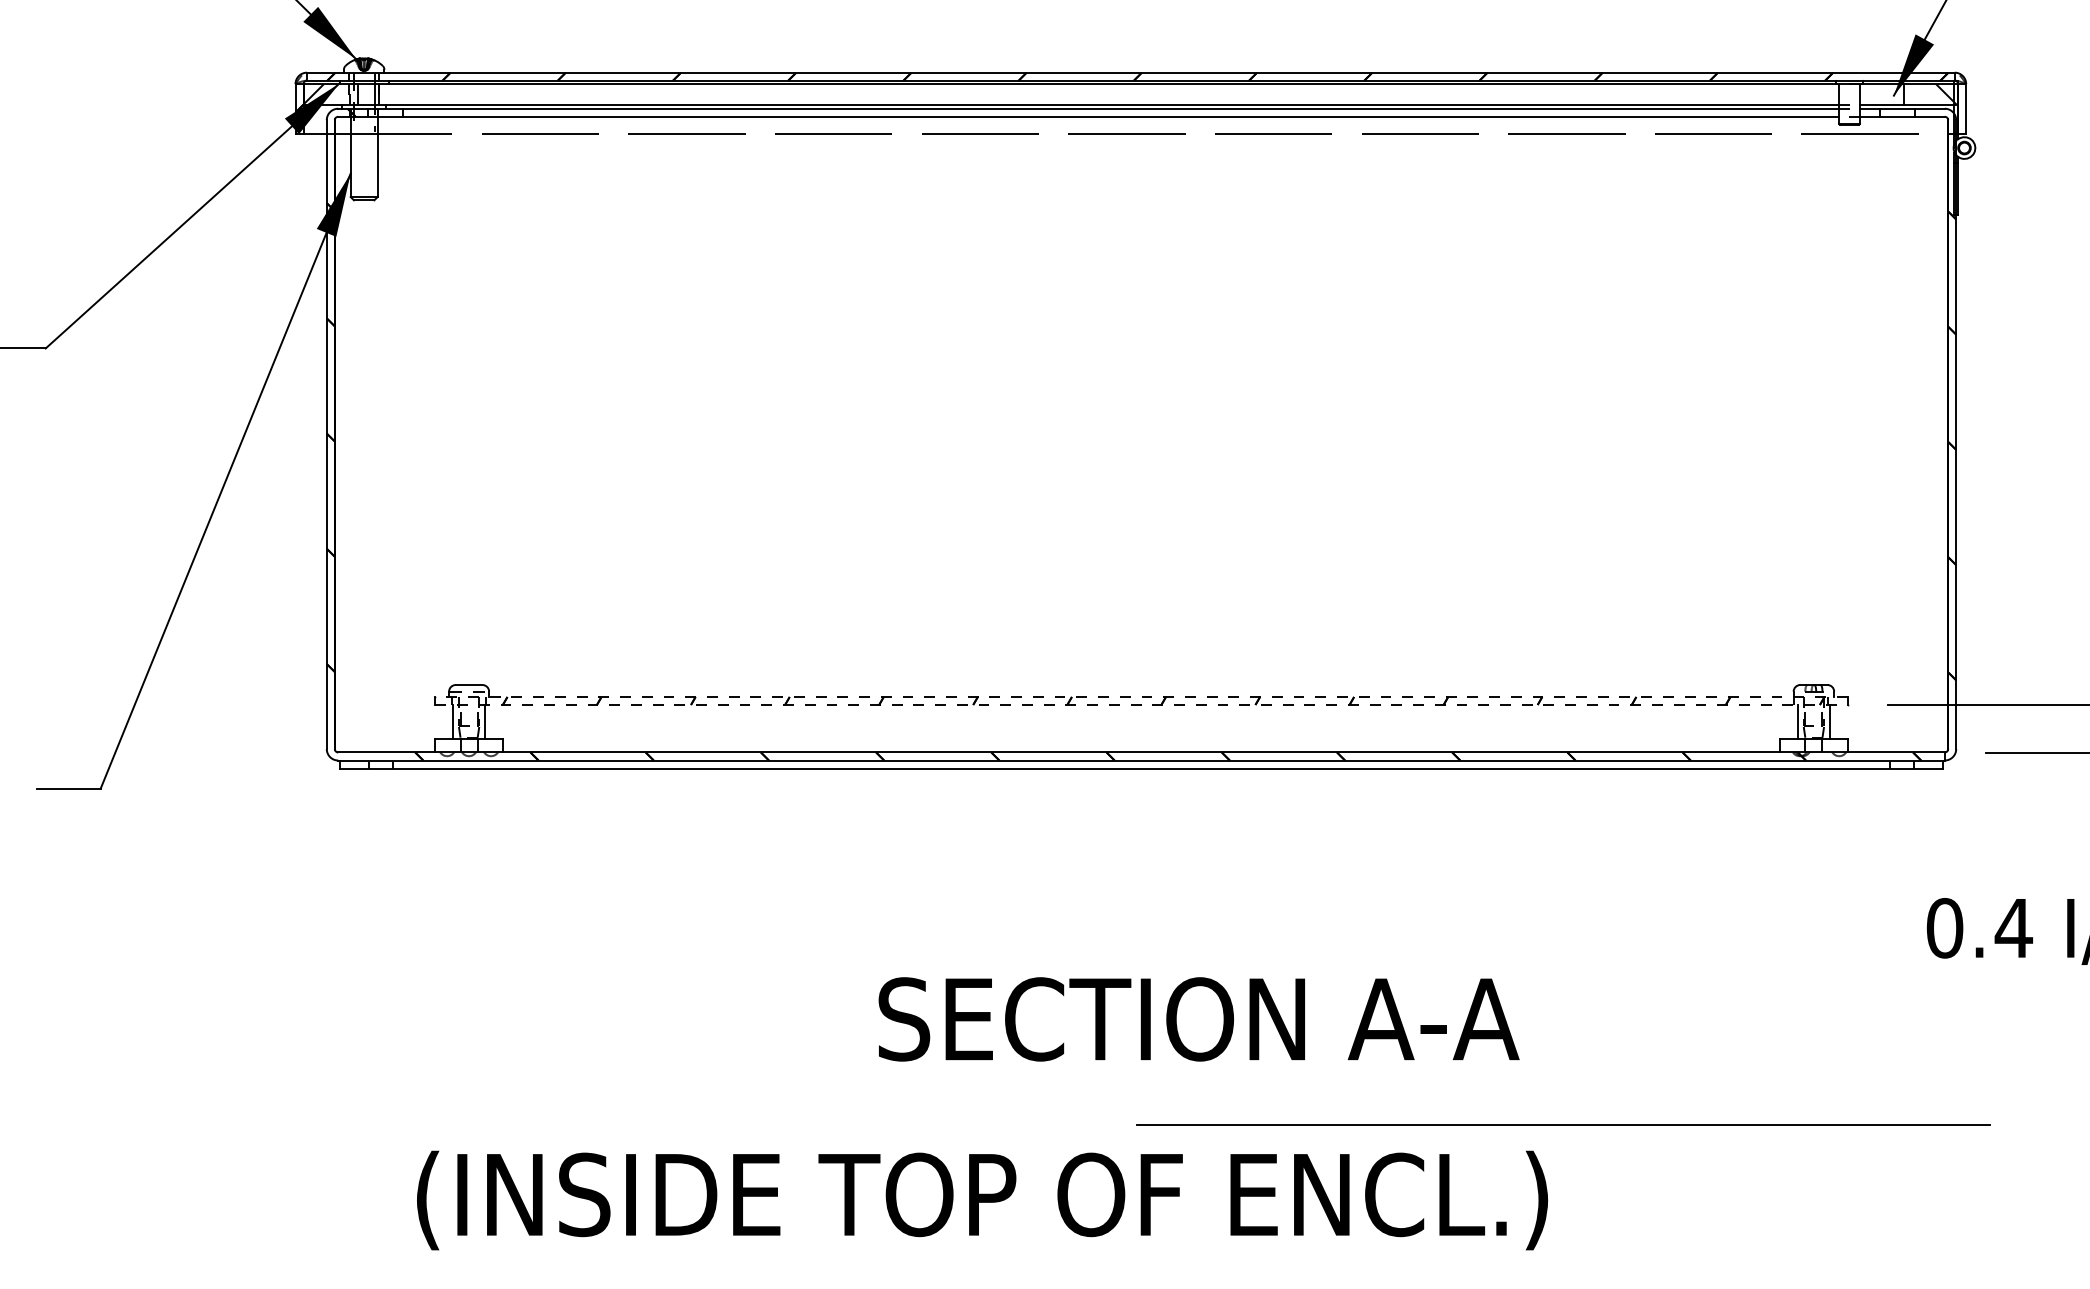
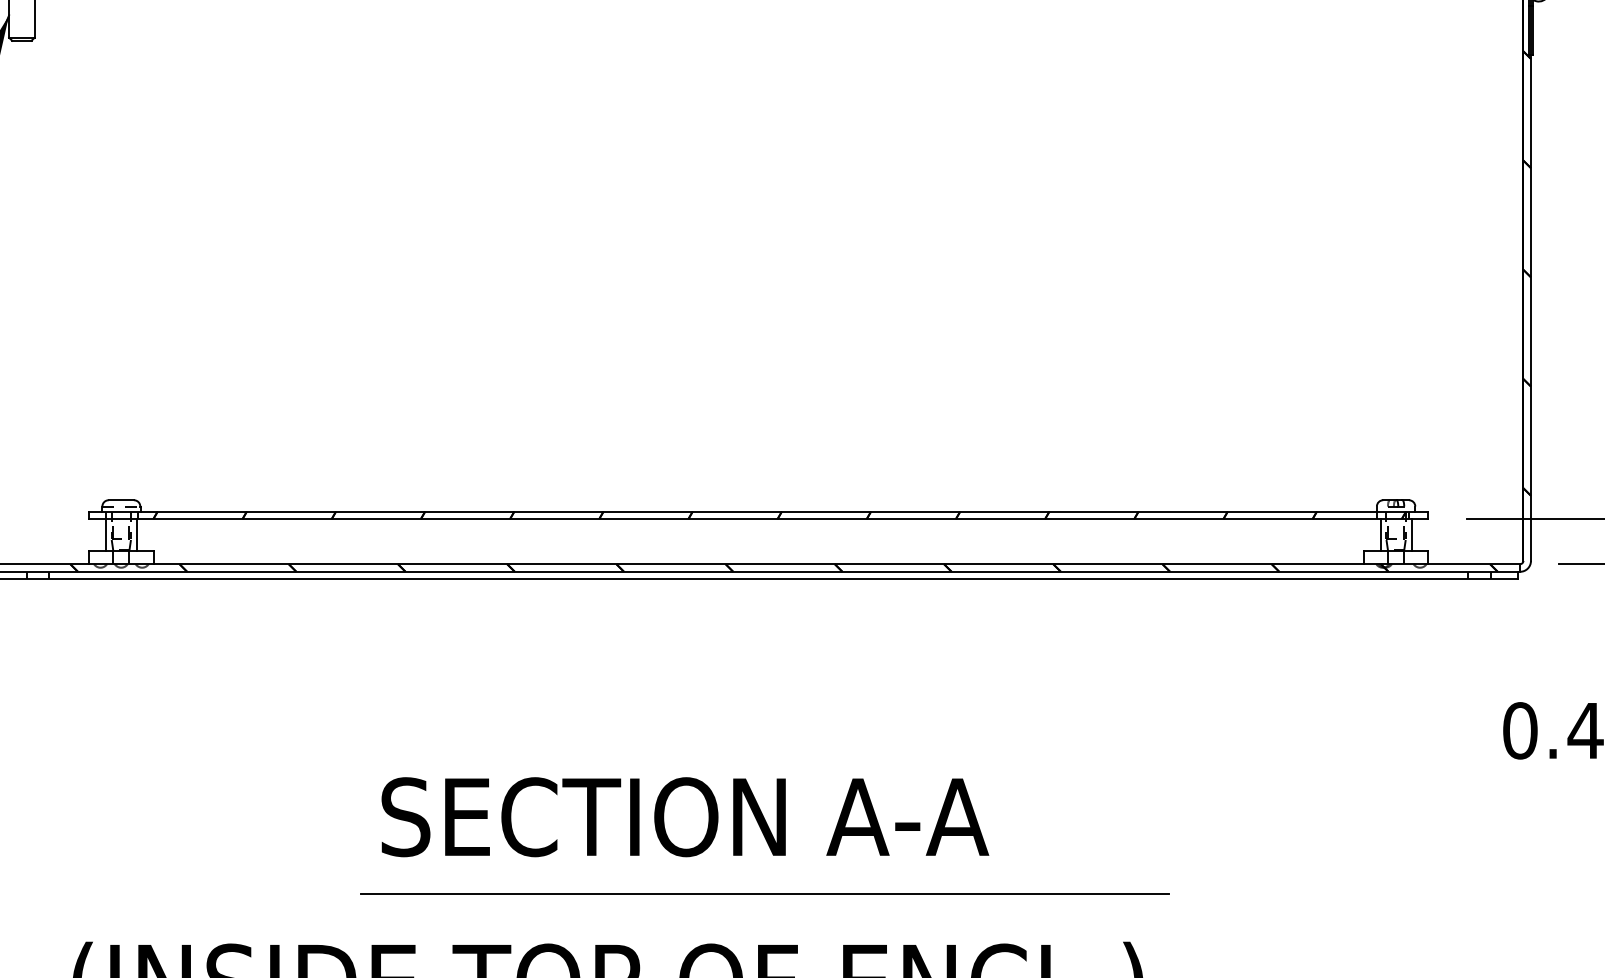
line: (1141, 696) -> (758, 511), dashed -> solid
line: (1142, 705) -> (759, 519), dashed -> solid
text: (1198, 1019) -> (684, 817), moved
line: (1563, 1124) -> (764, 894), moved

